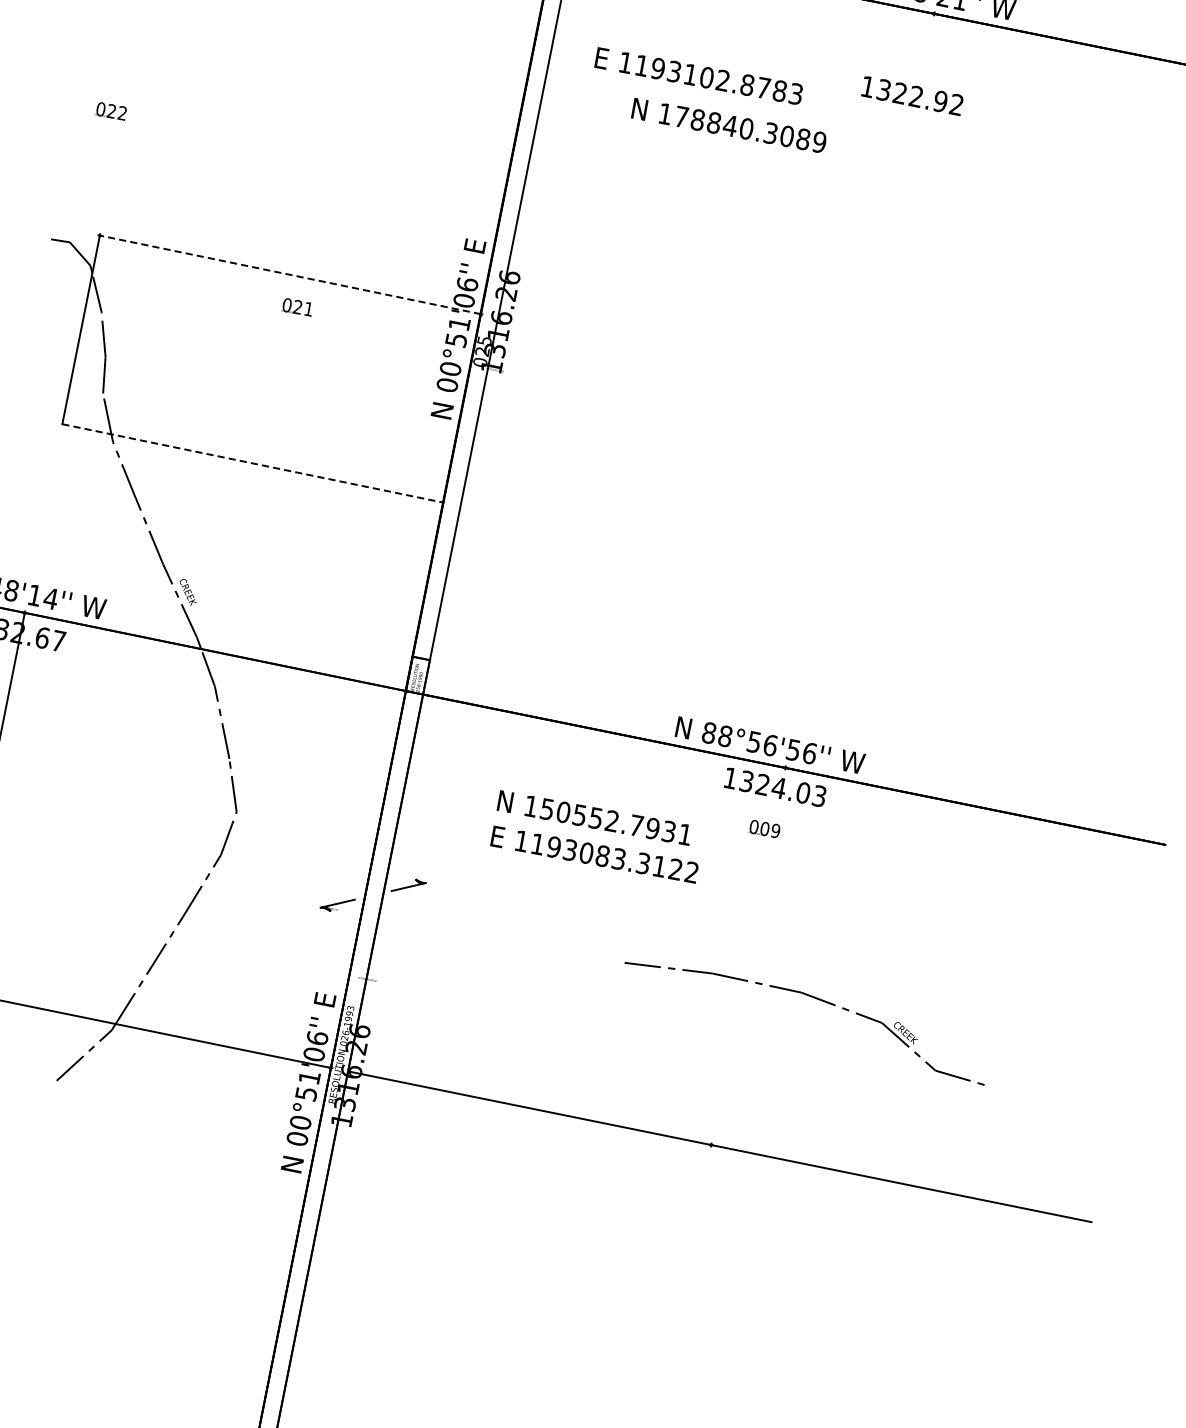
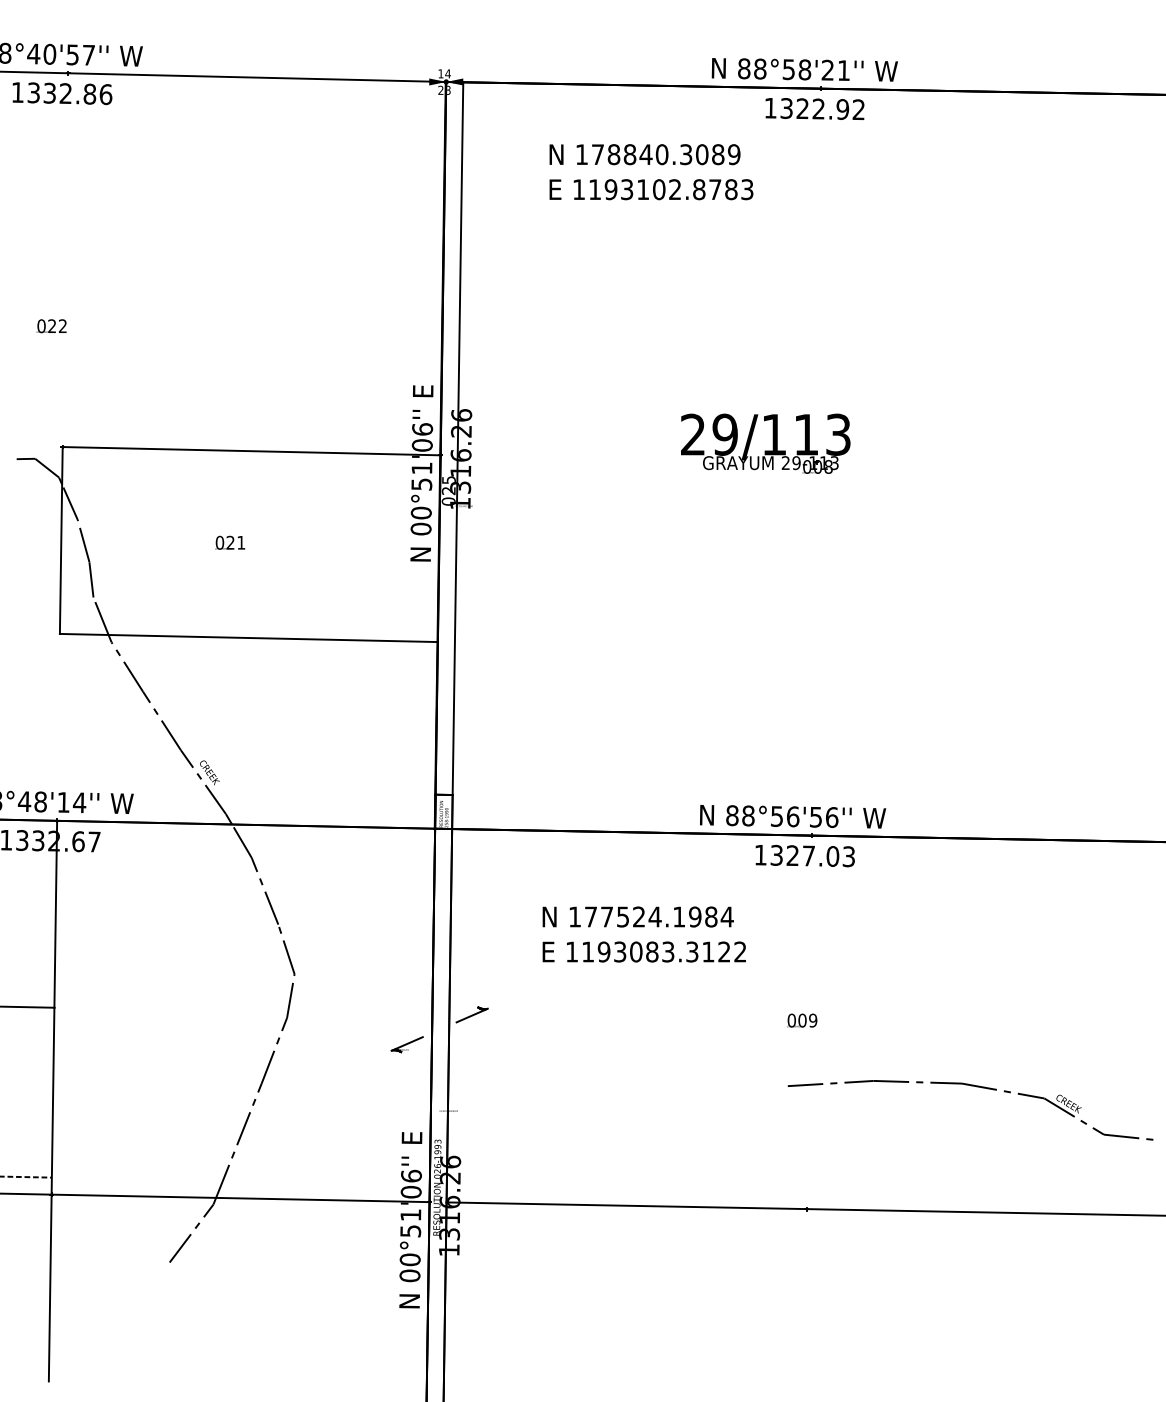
text: (699, 76) -> (651, 189), moved
text: (912, 95) -> (814, 108), moved
text: (728, 125) -> (644, 154), moved
line: (290, 275) -> (251, 451), dashed -> solid
text: (297, 306) -> (230, 542), moved
part: (818, 363) -> (772, 443), added
line: (253, 464) -> (249, 638), dashed -> solid
text: (778, 787) -> (808, 855), 1324.03 -> 1327.03
text: (616, 821) -> (659, 916), 150552.7931 -> 177524.1984
text: (764, 828) -> (802, 1020), moved
part: (815, 999) -> (976, 1087), moved

